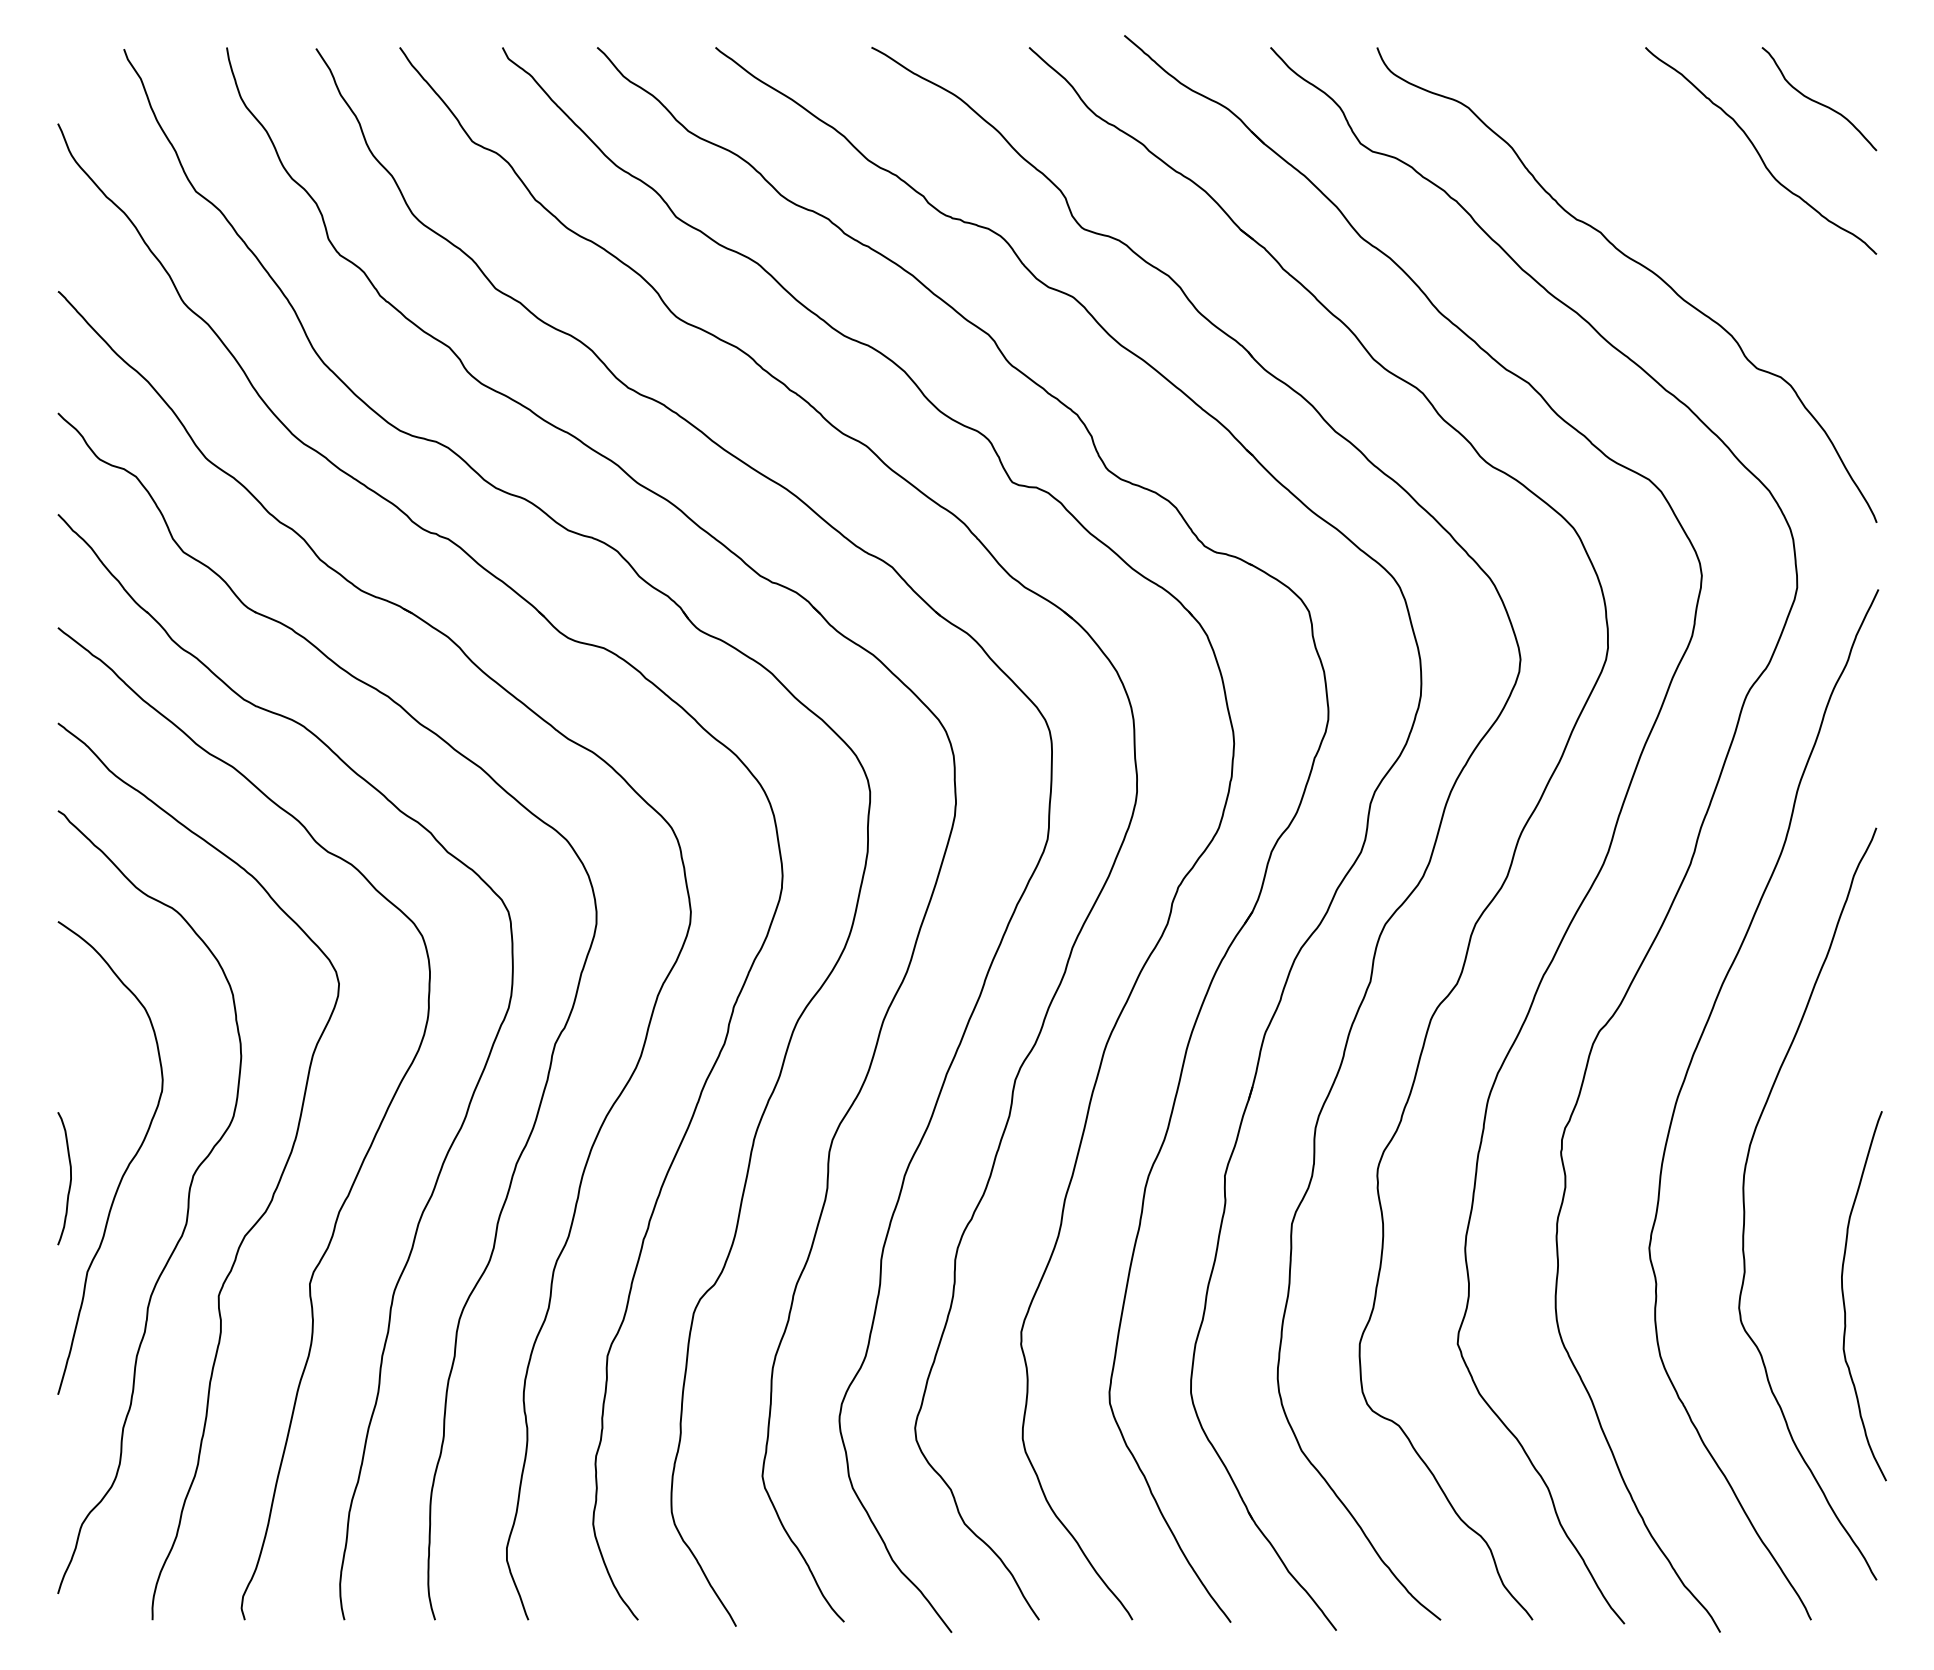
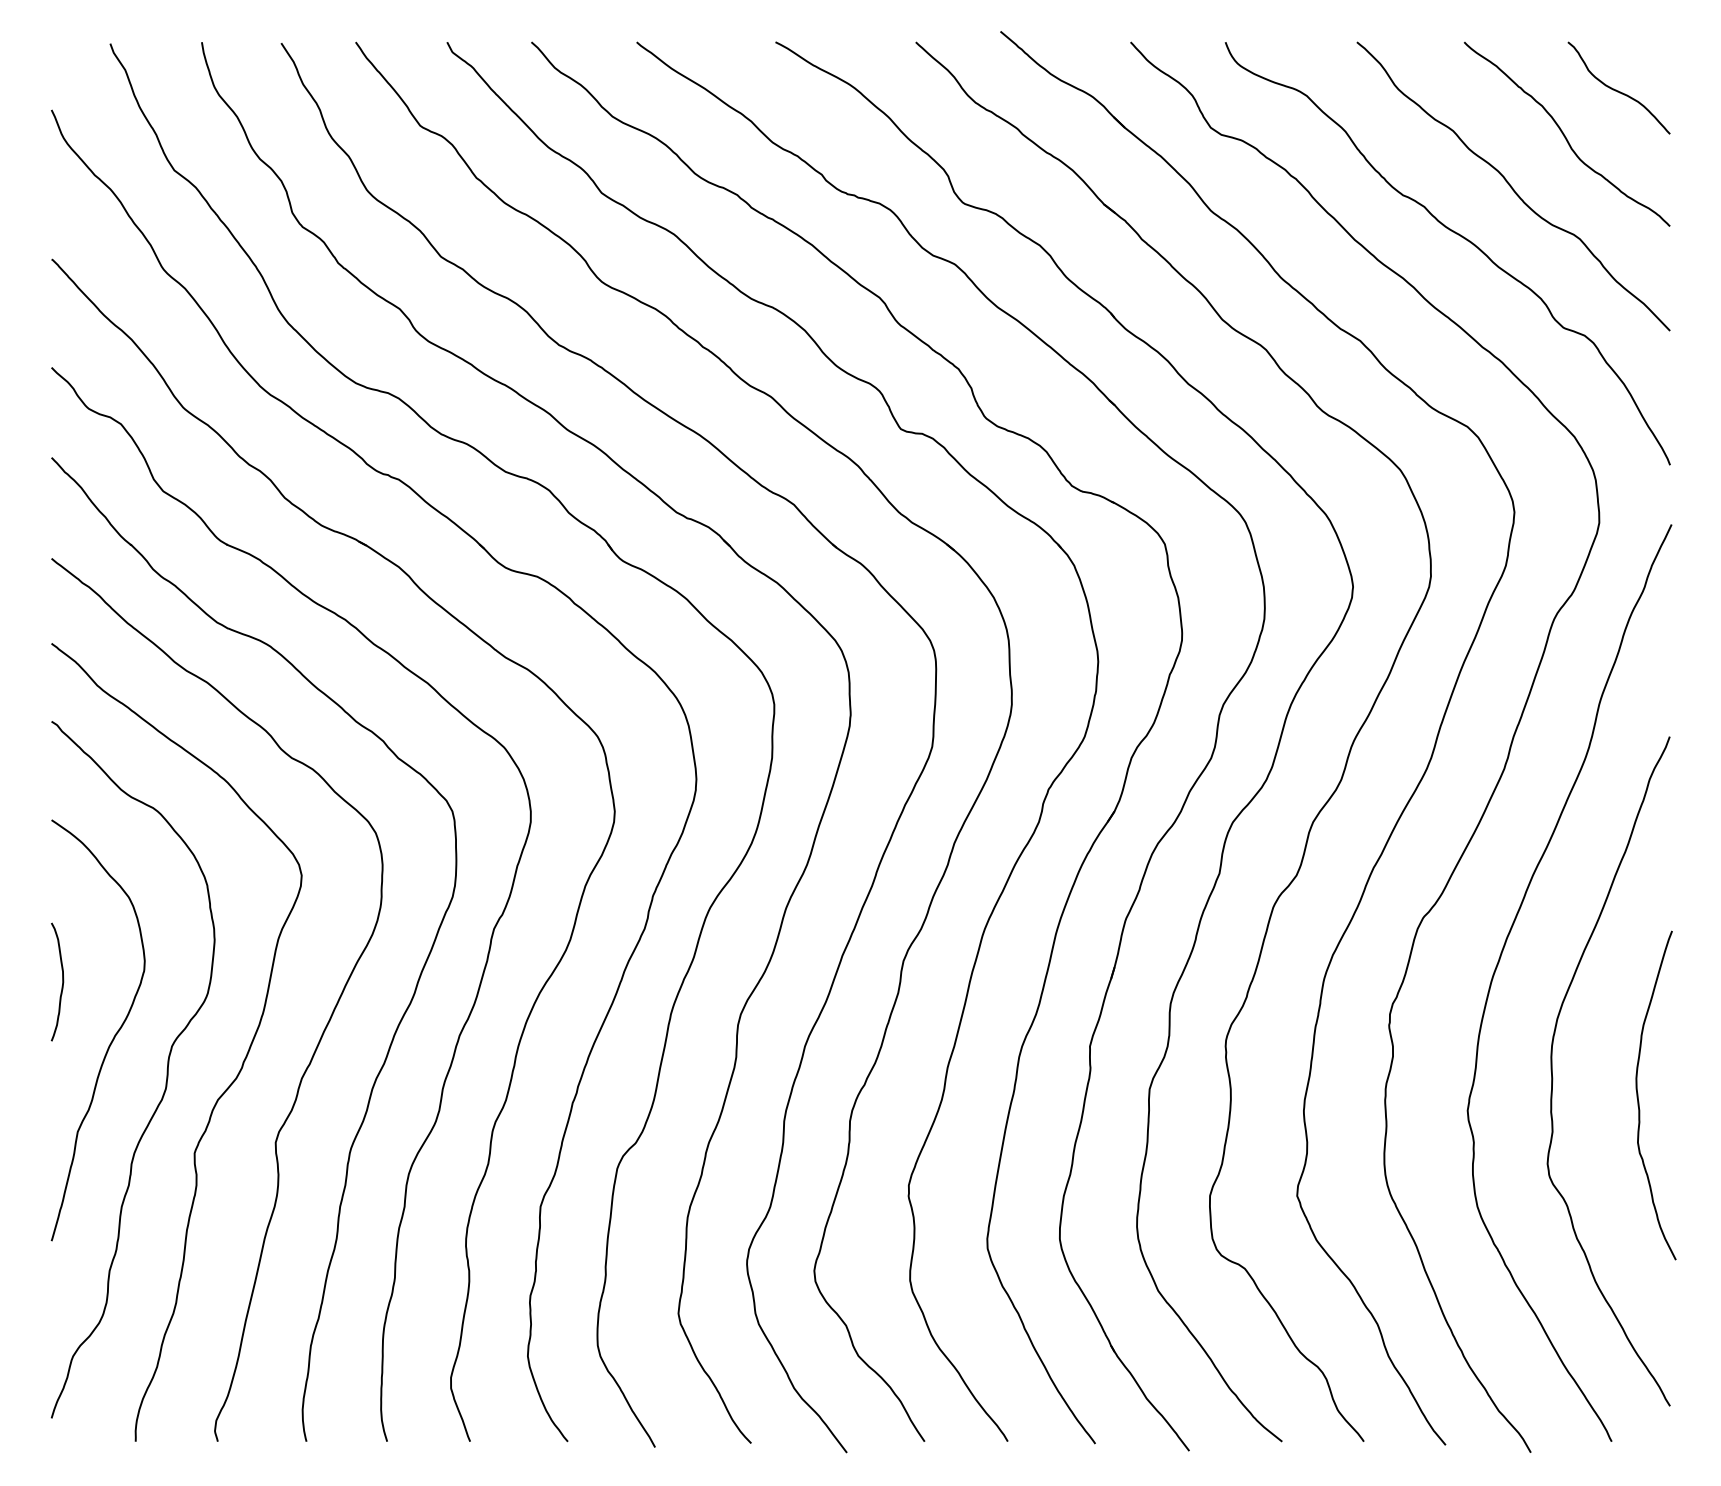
curve: (1699, 210) -> (1512, 187), added
curve: (69, 1181) -> (61, 984), moved
curve: (1844, 1296) -> (1638, 1095), moved

